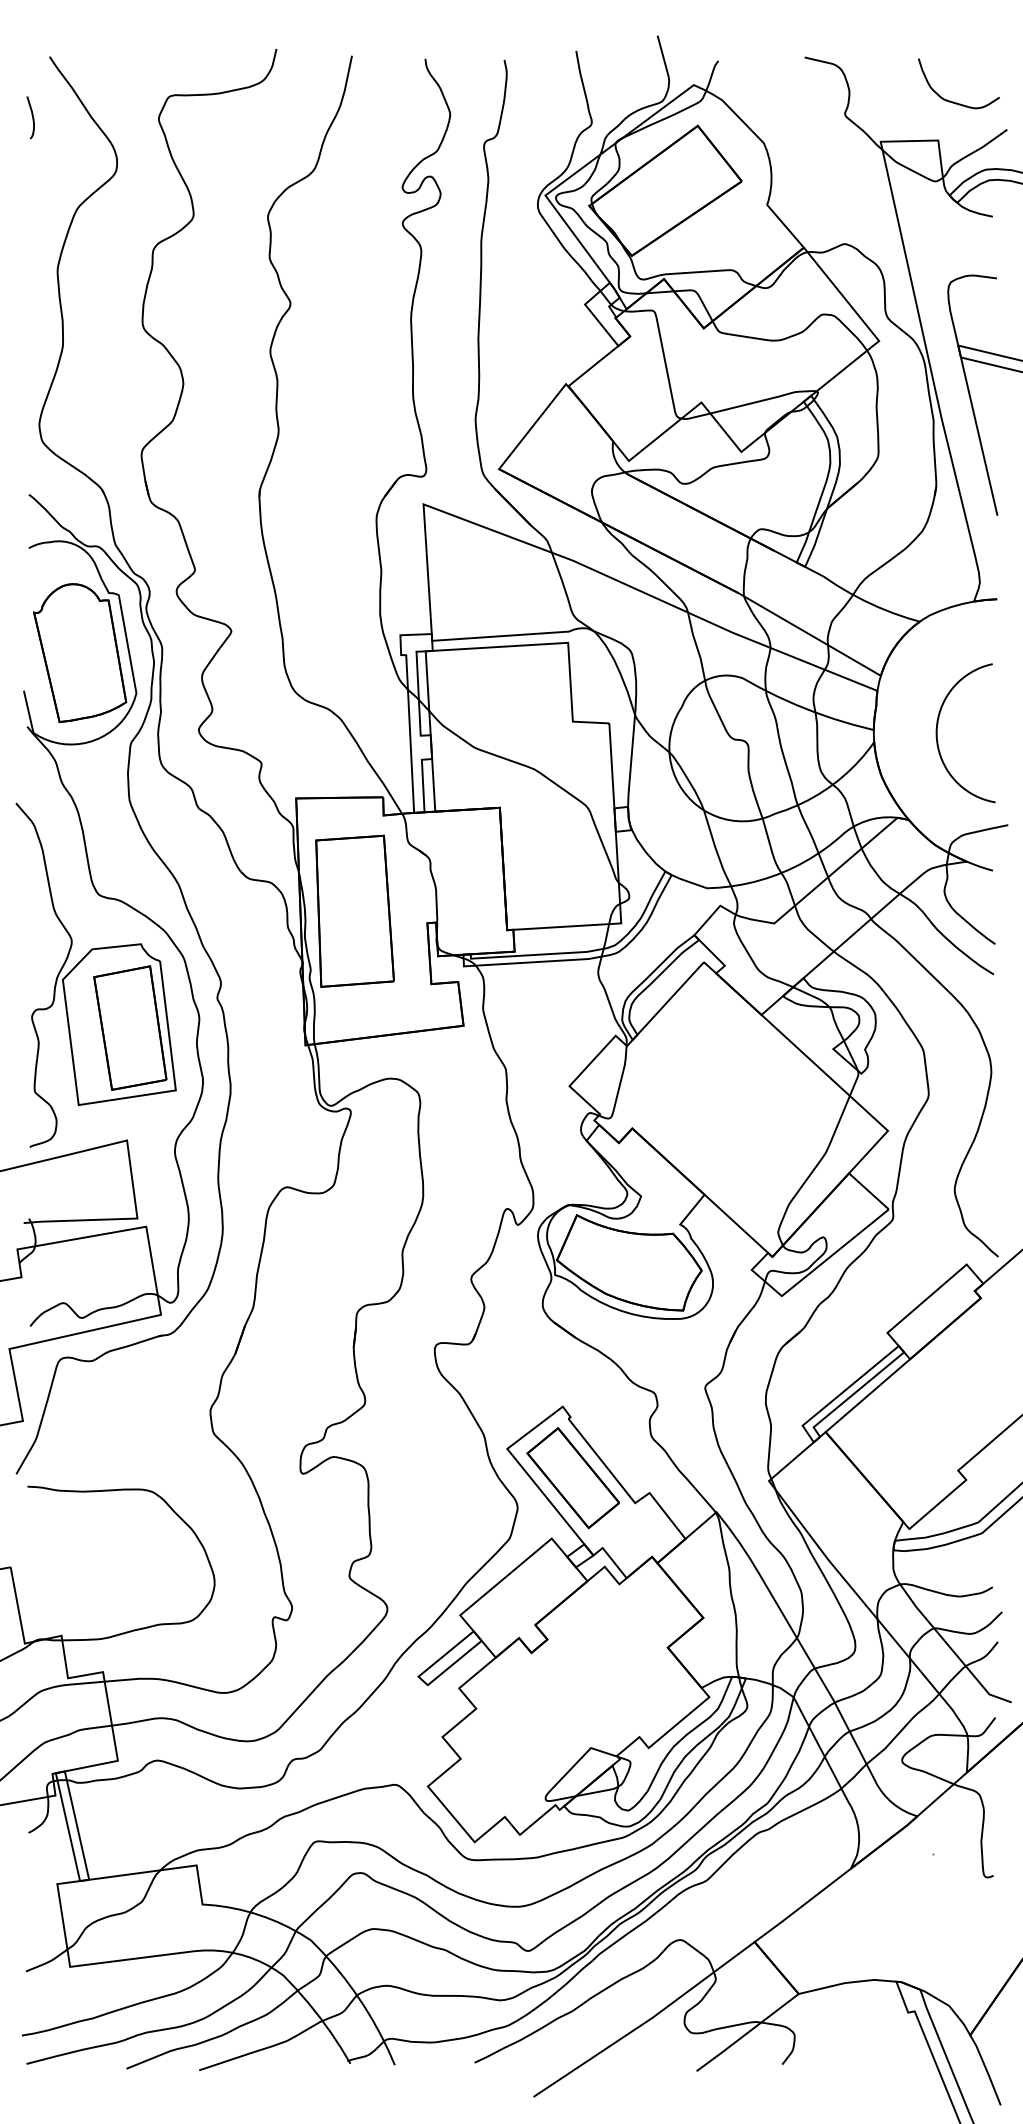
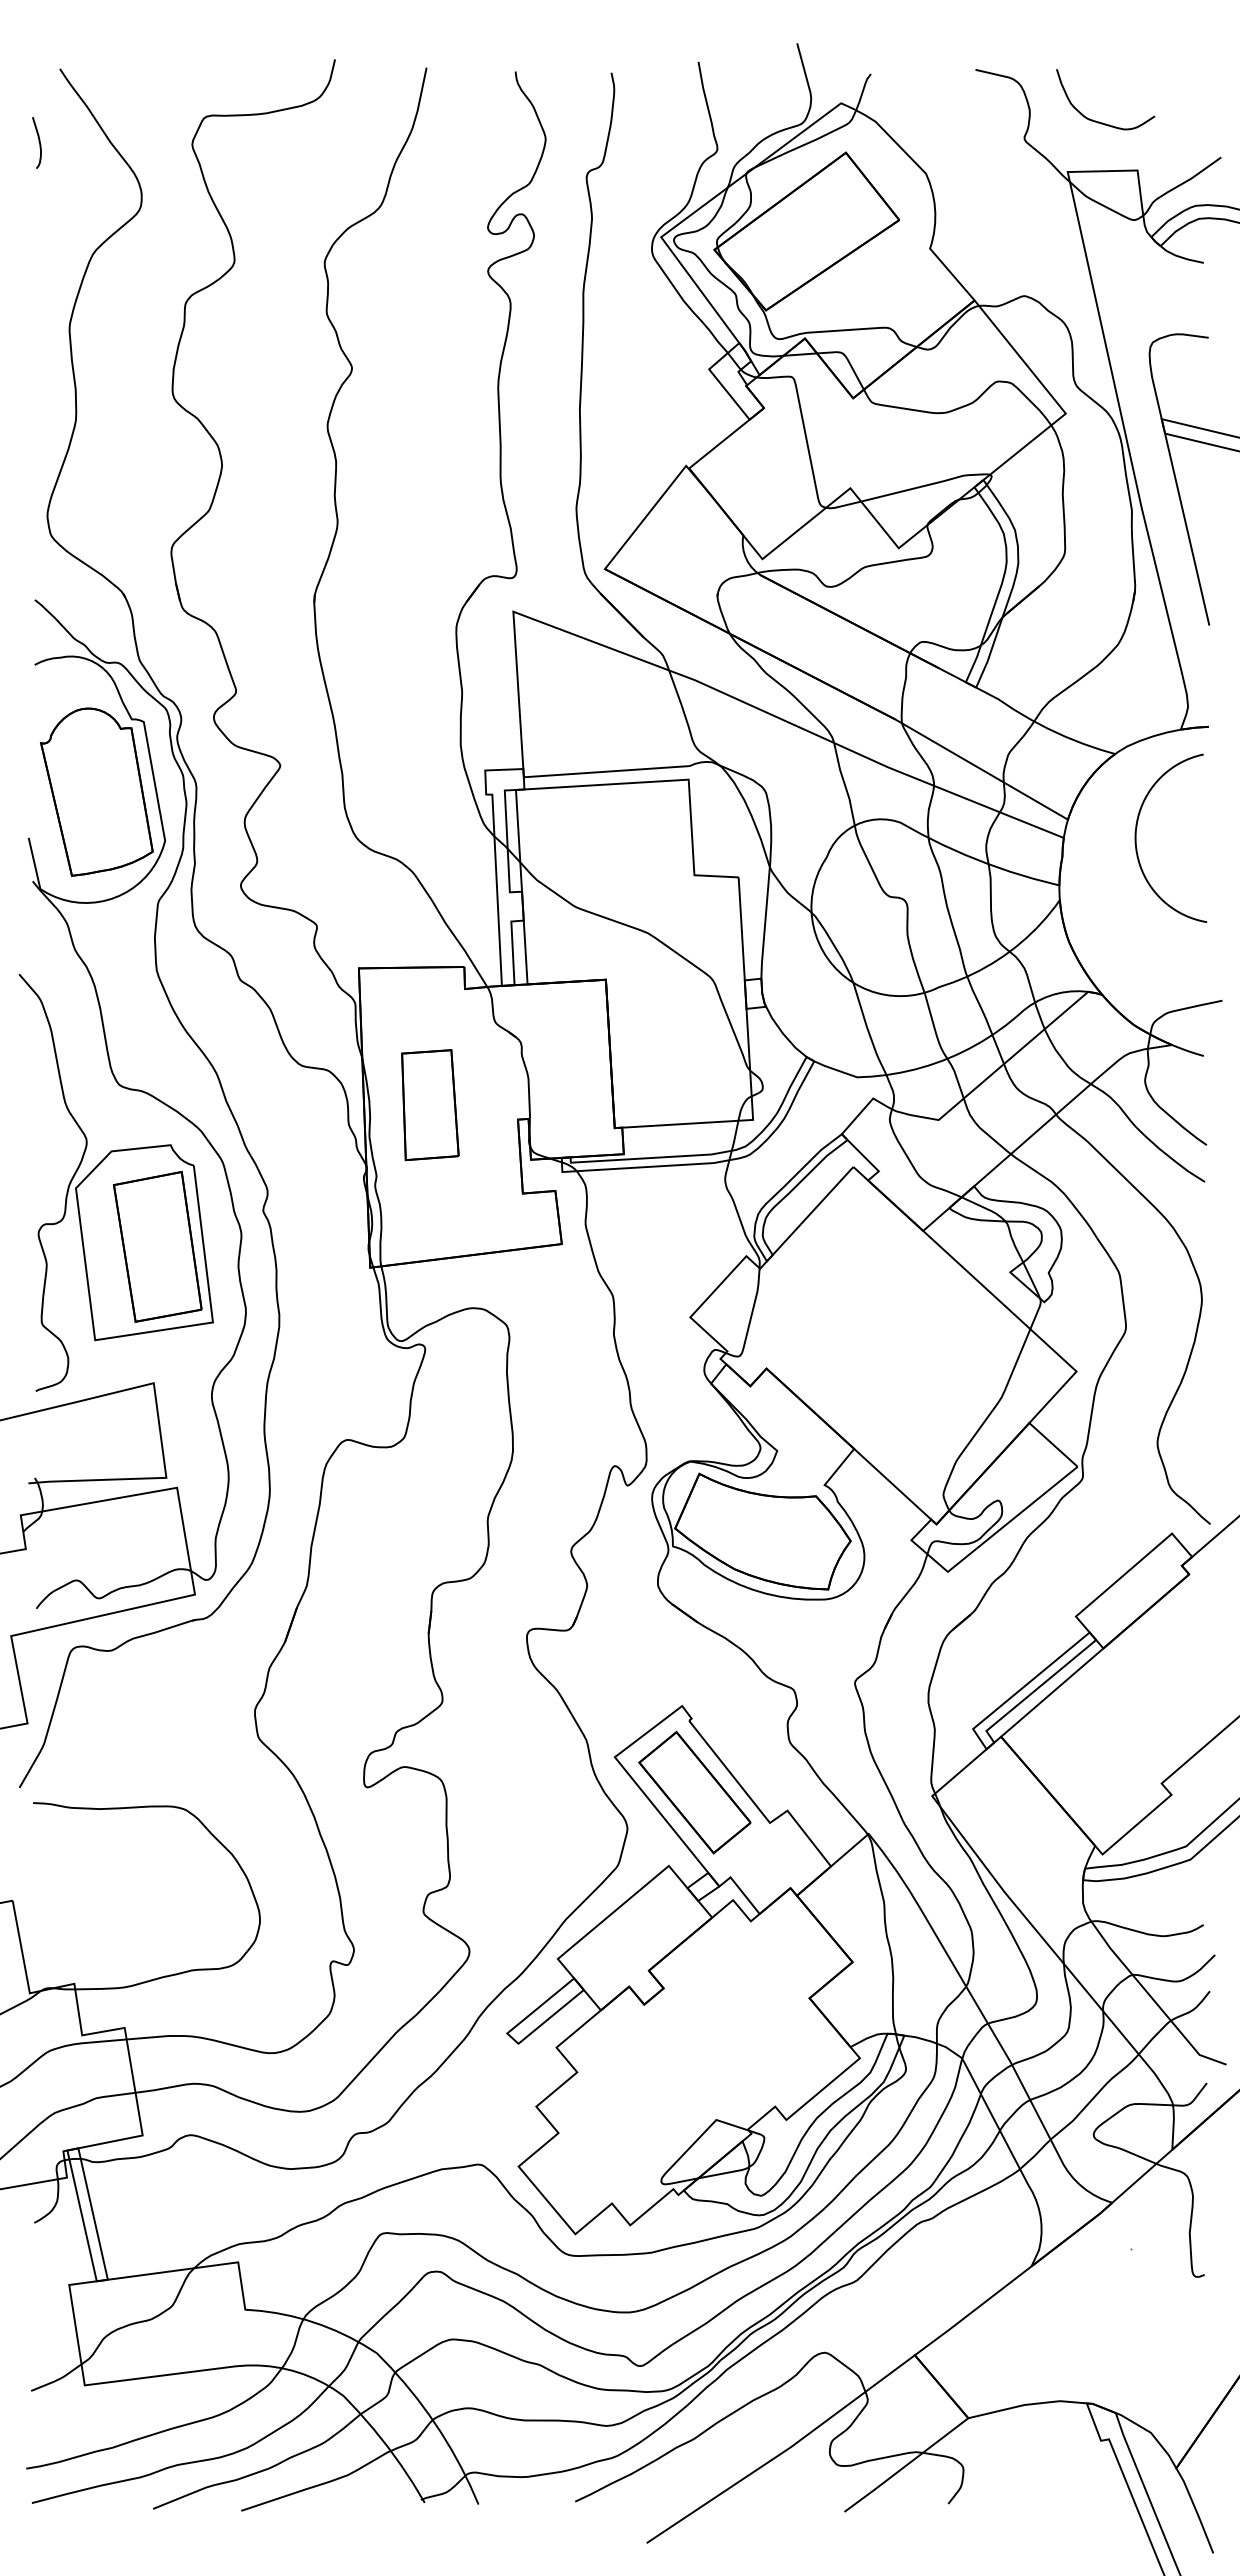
curve: (953, 101) -> (1099, 121), moved
curve: (937, 732) -> (1136, 837), moved
part: (355, 910) -> (430, 1104), size x0.6

